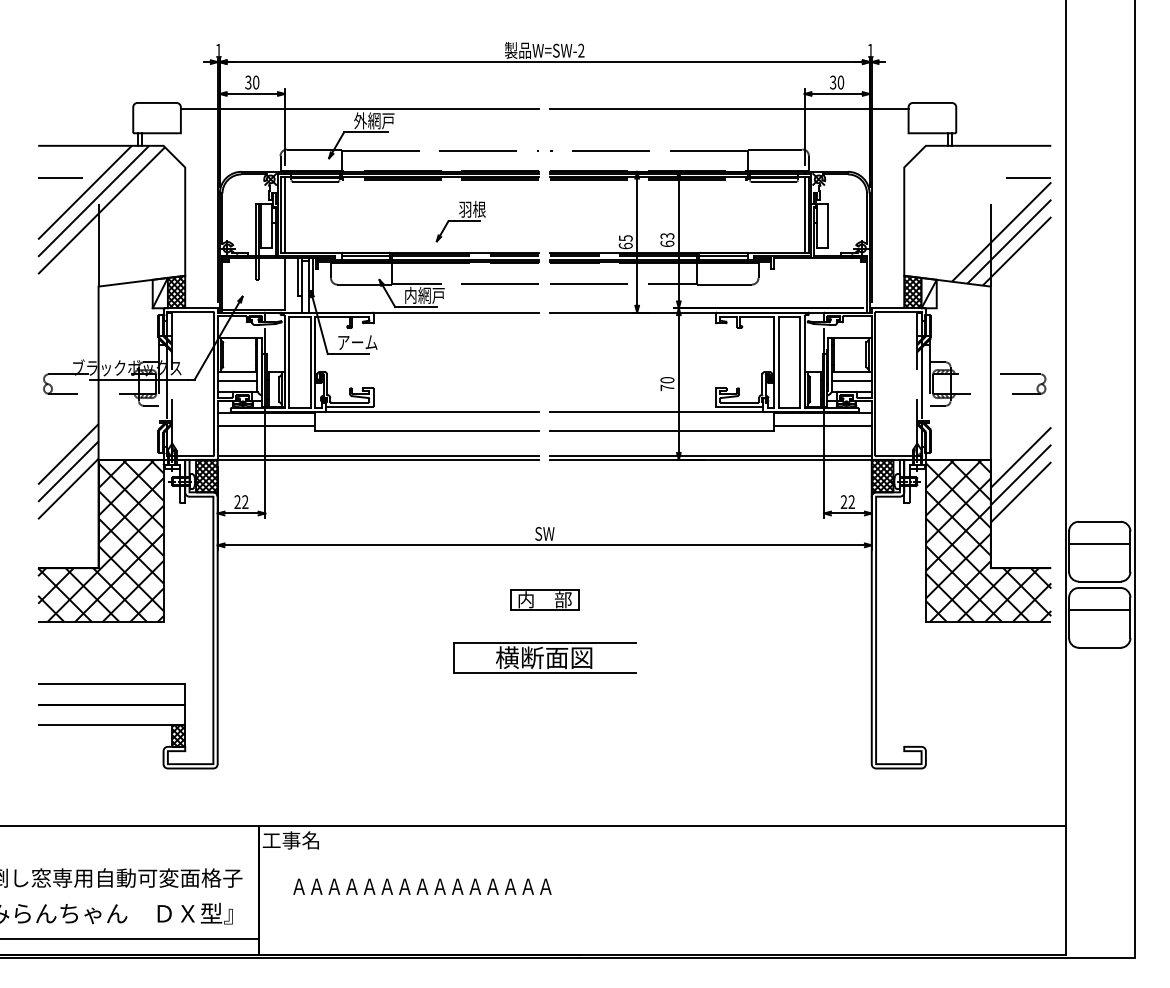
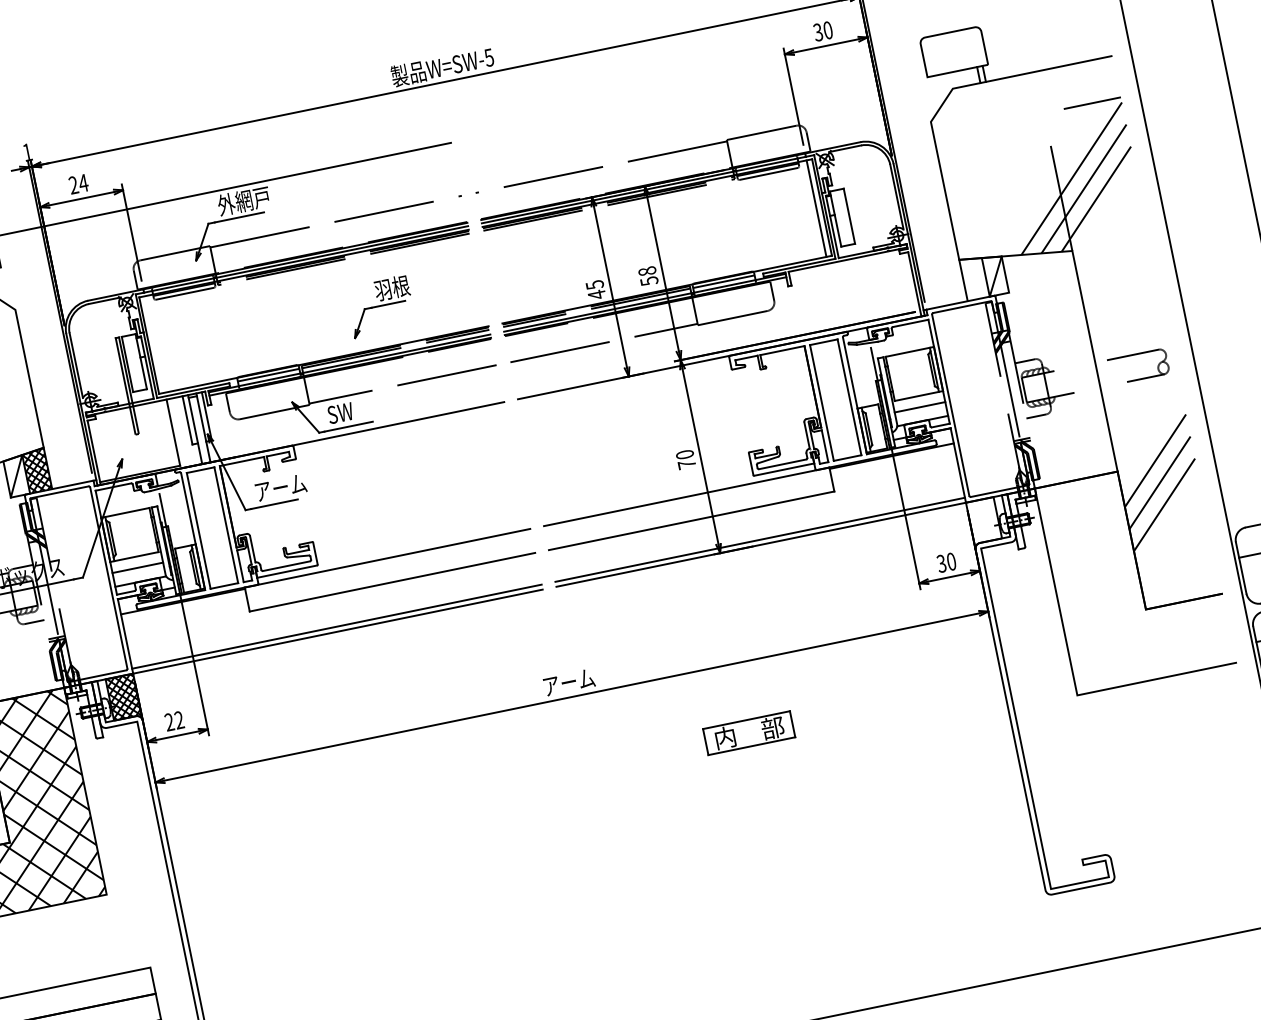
text: (581, 50) -> (489, 57), W=SW-2 -> W=SW-5
text: (252, 82) -> (78, 184), 30 -> 24
line: (729, 109) -> (693, 93), removed
line: (284, 215) -> (154, 345), removed
text: (667, 240) -> (648, 276), 63 -> 58
text: (625, 245) -> (596, 294), 65 -> 45
hatch: (912, 292) -> (974, 278), removed
text: (424, 295) -> (353, 410), 内網戸 -> SW
line: (266, 425) -> (186, 617), removed
line: (822, 425) -> (894, 471), removed
hatch: (882, 476) -> (983, 521), removed
text: (847, 502) -> (946, 563), 22 -> 30
text: (544, 533) -> (568, 682), SW -> アーム
hatch: (988, 540) -> (1135, 574), removed
part: (544, 599) -> (748, 732), moved
part: (544, 657) -> (600, 839), removed

